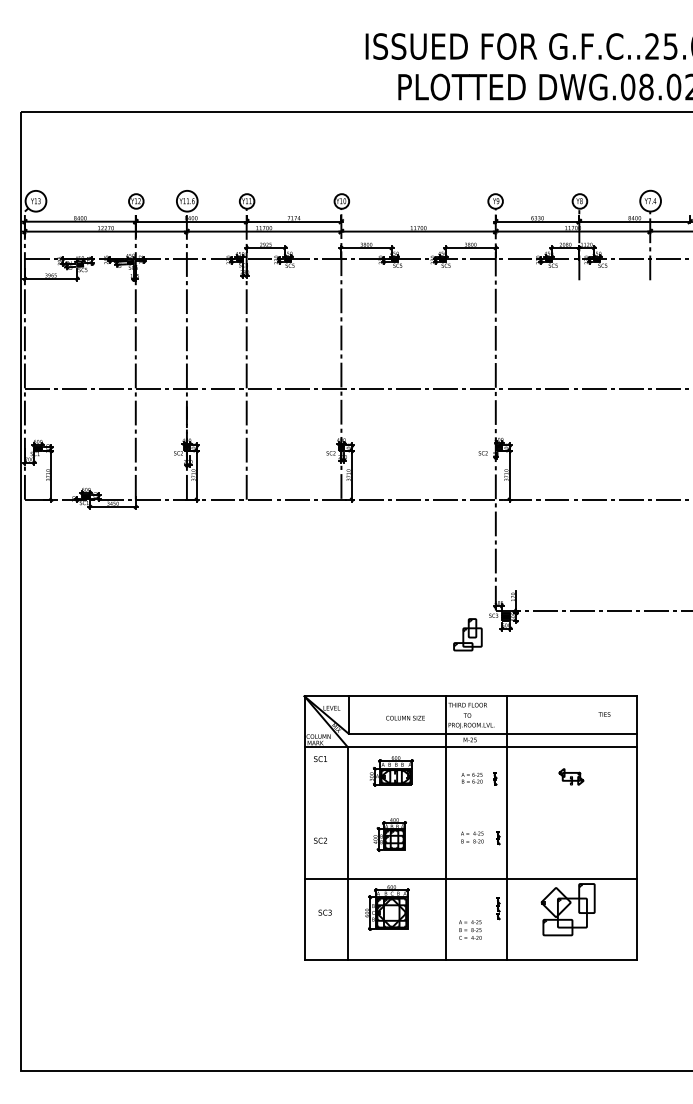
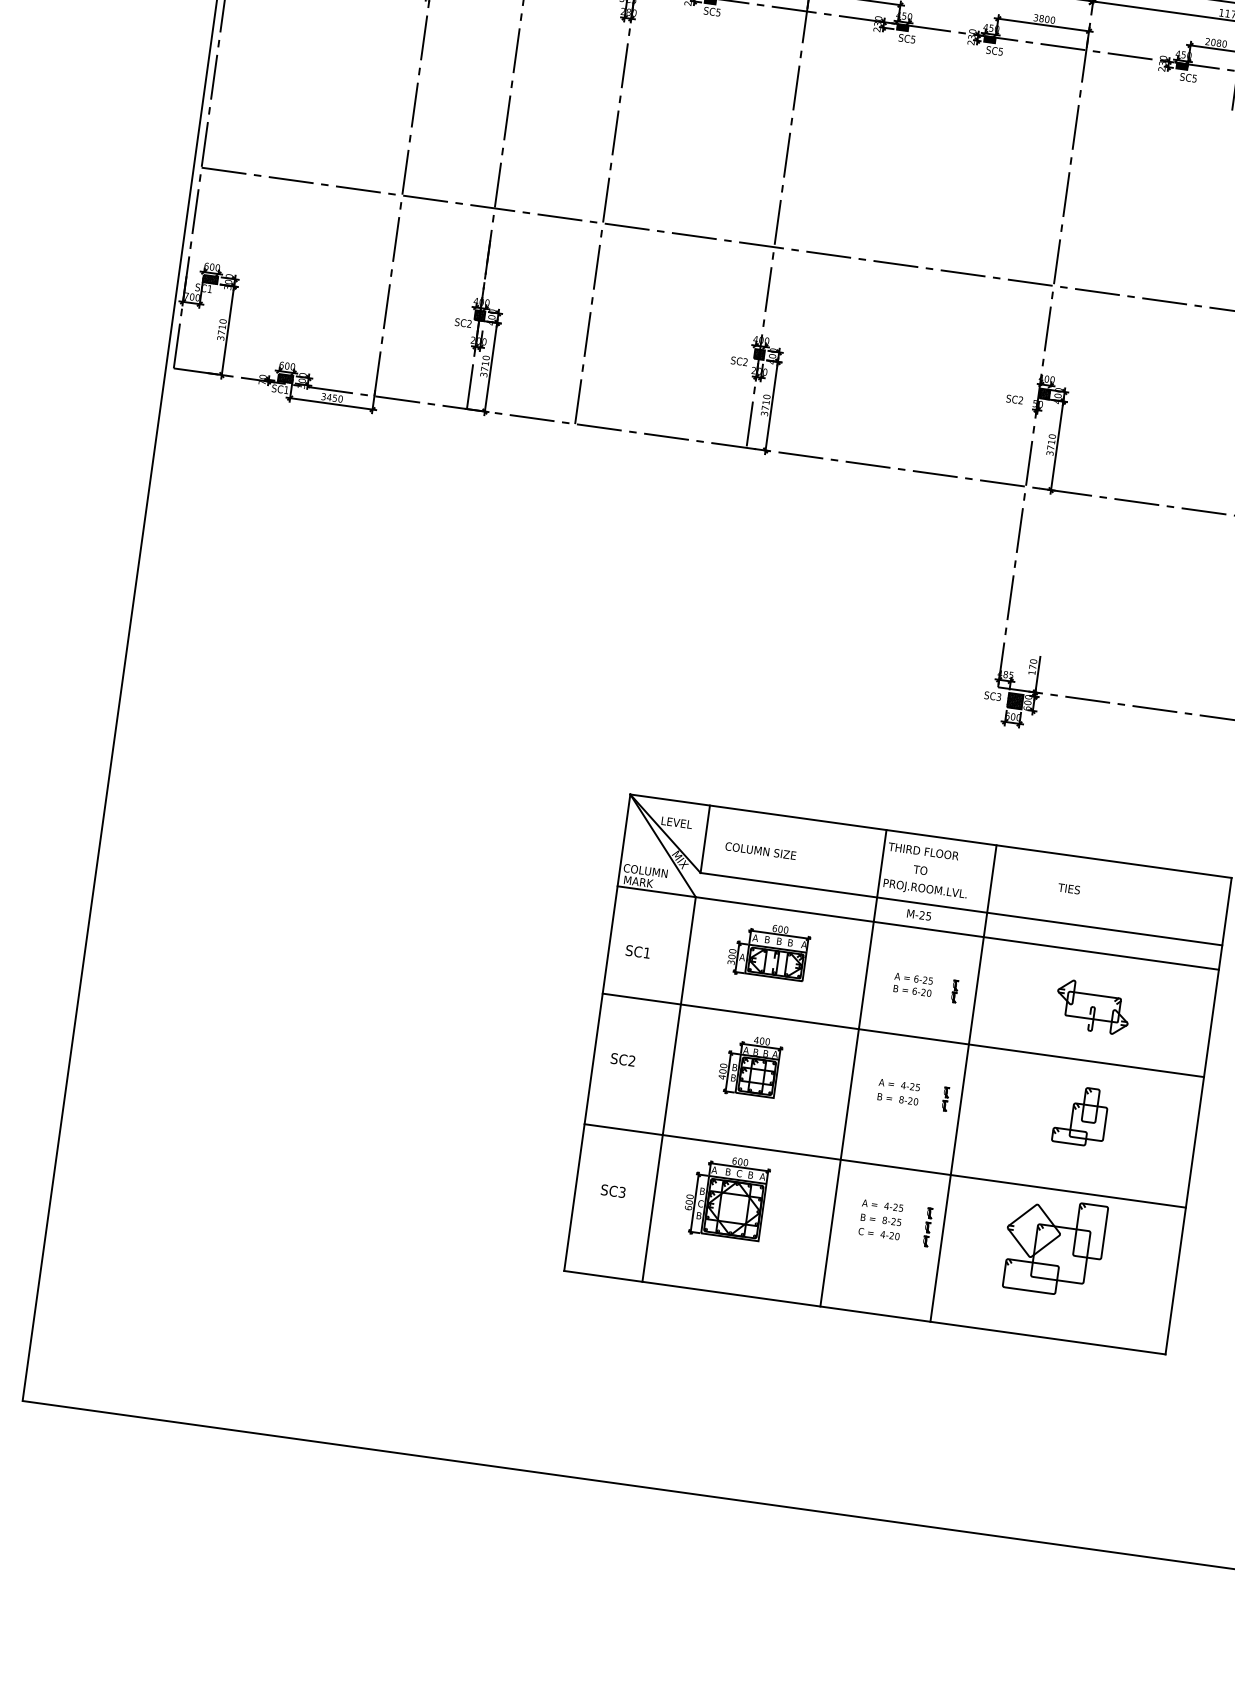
part: (467, 634) -> (1080, 1115), moved
text: (604, 714) -> (1069, 888), moved
text: (405, 717) -> (760, 849), moved
text: (320, 759) -> (637, 952), moved
part: (571, 776) -> (1093, 1006), size x1.67
line: (470, 806) -> (903, 1035), added
text: (470, 929) -> (881, 1218), moved

